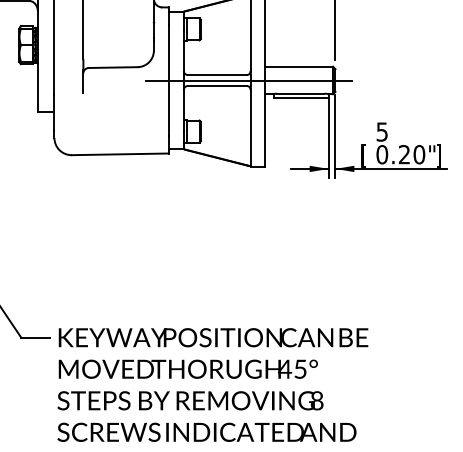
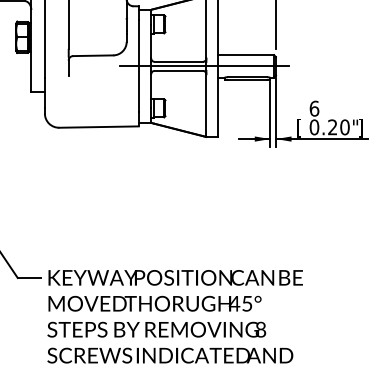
text: (382, 131) -> (314, 108), 5 -> 6

